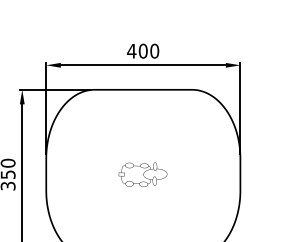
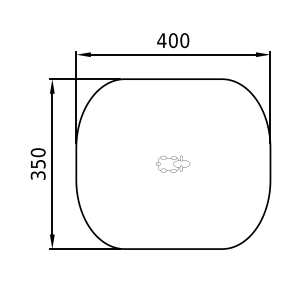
part: (142, 175) -> (172, 164), size x0.7

